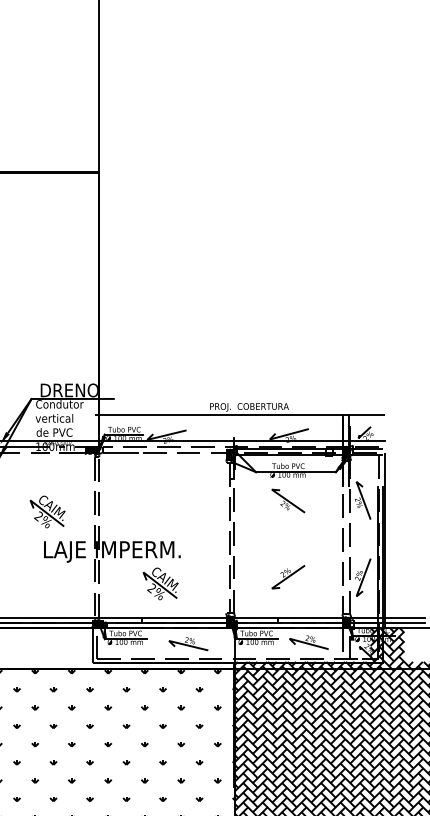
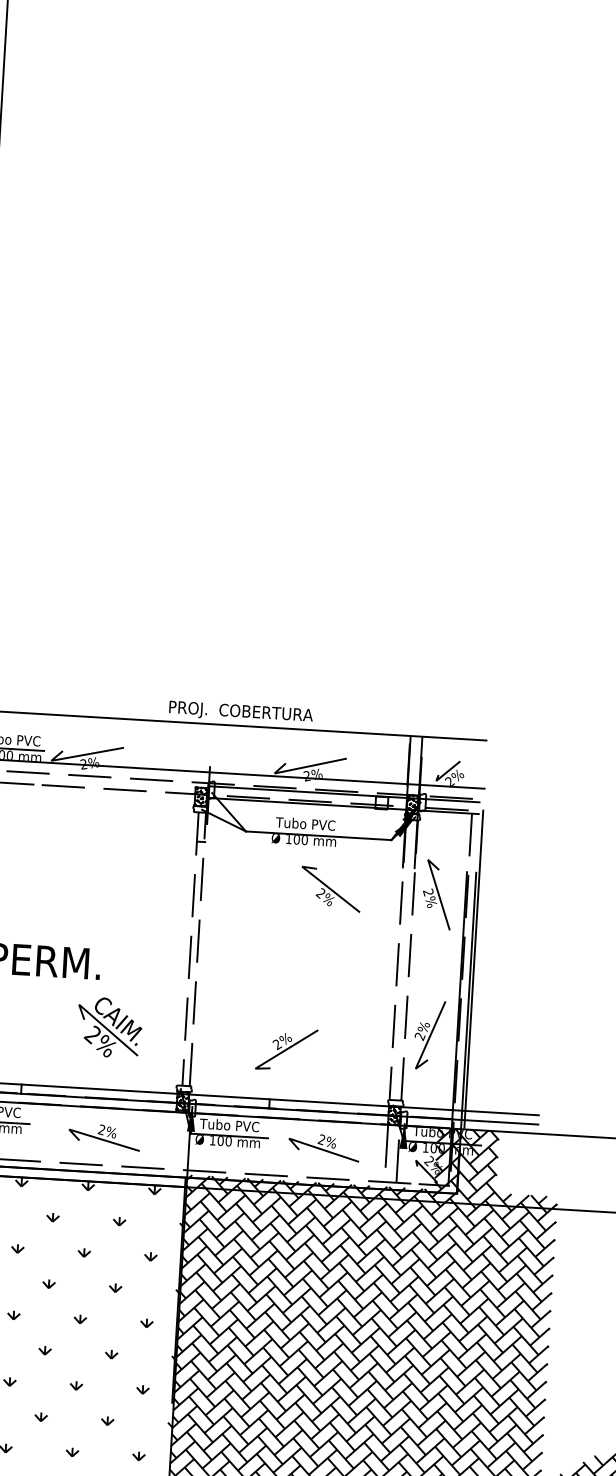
part: (288, 500) -> (331, 888), moved
part: (288, 577) -> (286, 1050), moved
part: (160, 583) -> (109, 1026), moved

